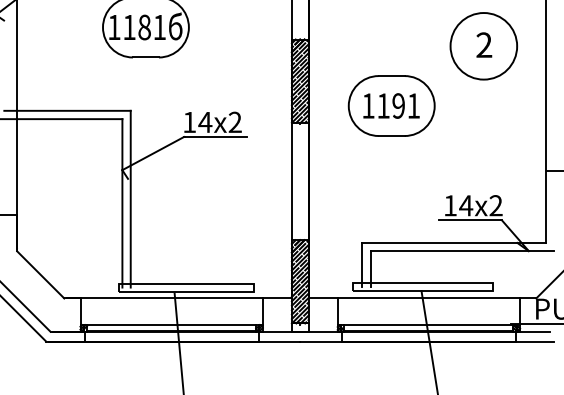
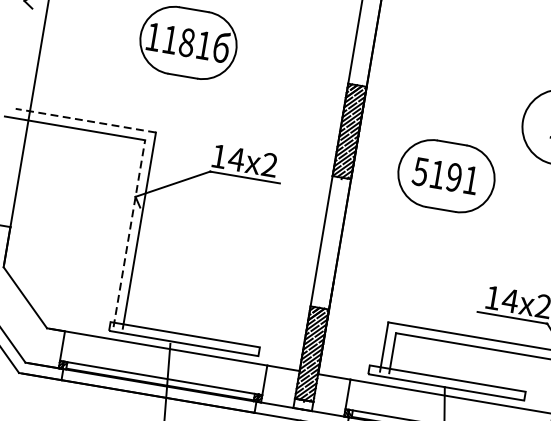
text: (367, 105) -> (419, 171), 1191 -> 5191
line: (67, 110) -> (85, 120), solid -> dashed
line: (122, 202) -> (129, 232), solid -> dashed

